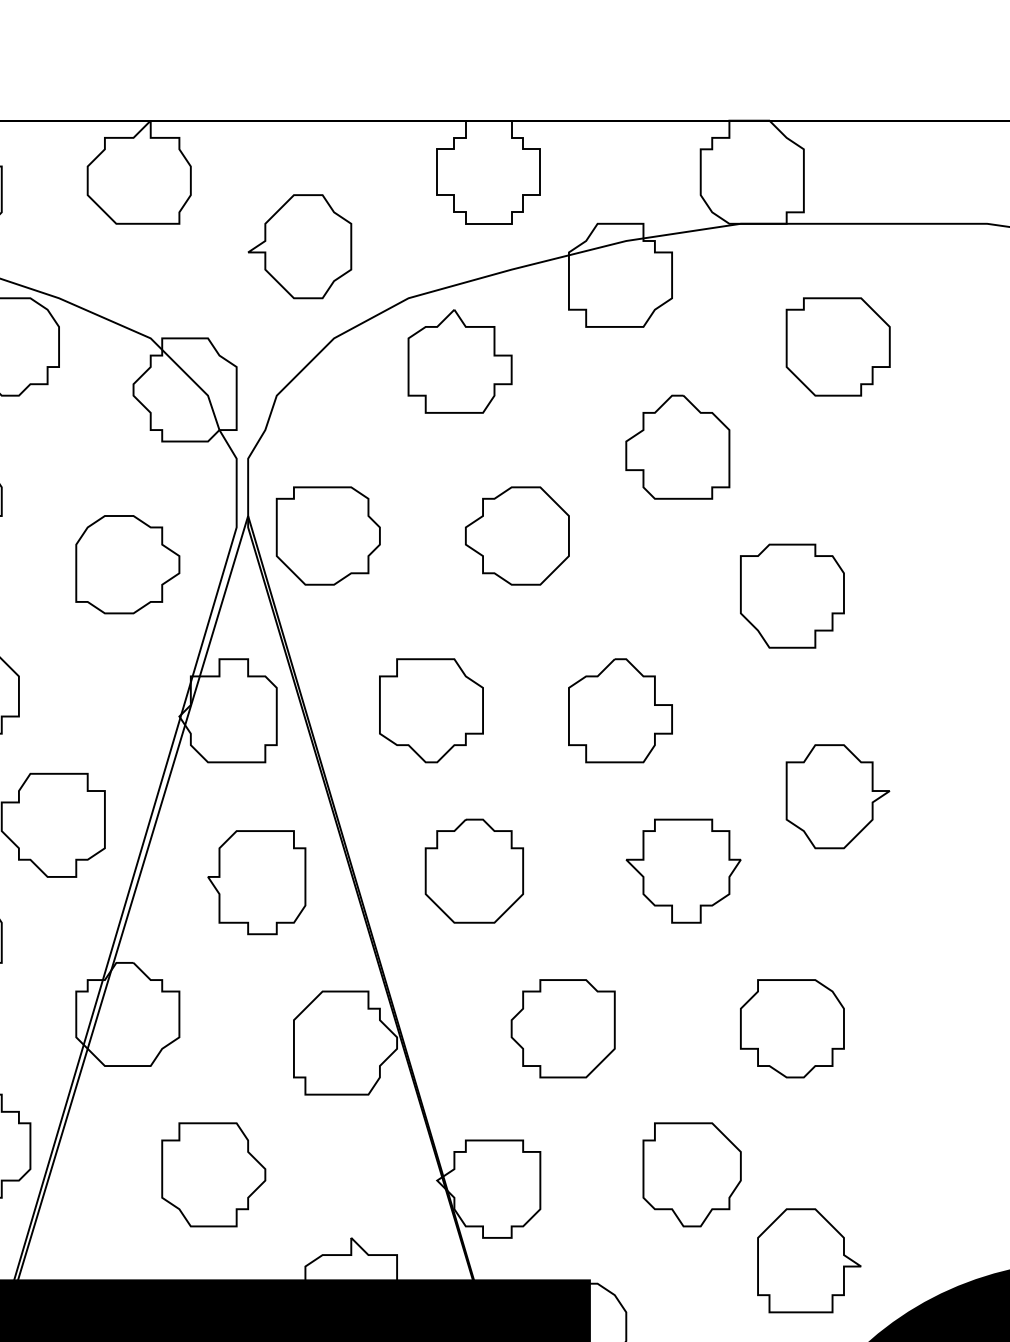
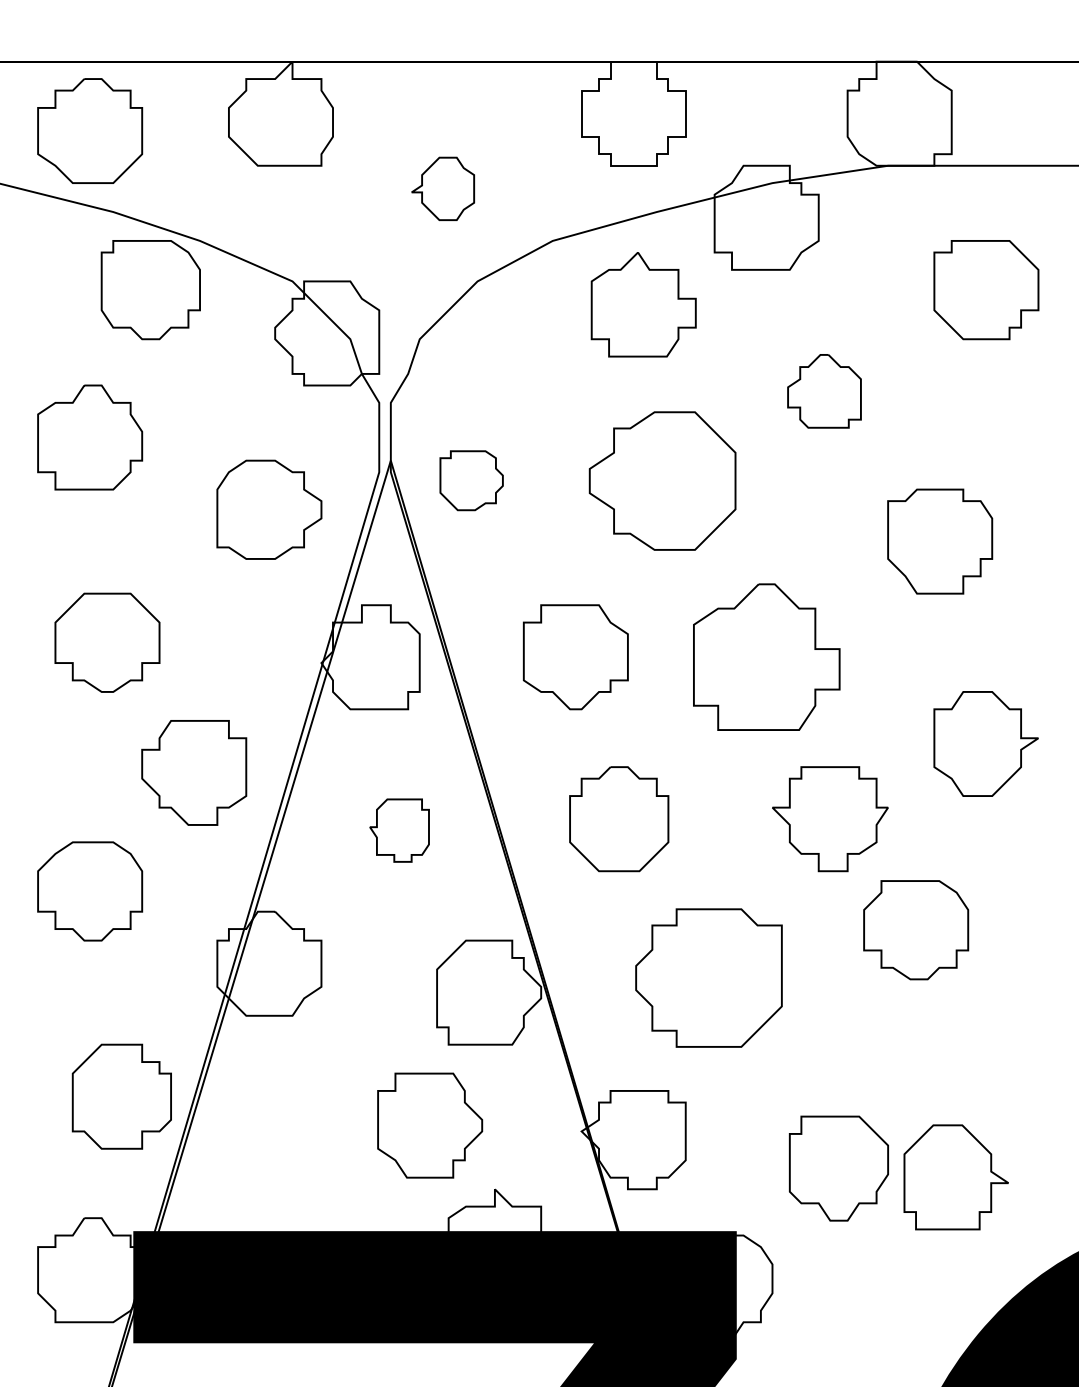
part: (299, 246) -> (442, 188), size x0.6
part: (459, 361) -> (643, 304), moved
part: (677, 447) -> (824, 391), size x0.7
part: (328, 535) -> (471, 480), size x0.6
part: (517, 535) -> (662, 480), size x1.4
part: (620, 711) -> (766, 657), size x1.4
part: (256, 882) -> (399, 830), size x0.6
part: (562, 1029) -> (708, 978), size x1.4
part: (792, 1029) -> (916, 930), moved
part: (214, 1174) -> (430, 1125), moved
part: (691, 1174) -> (838, 1168), moved
part: (808, 1260) -> (955, 1177), moved

